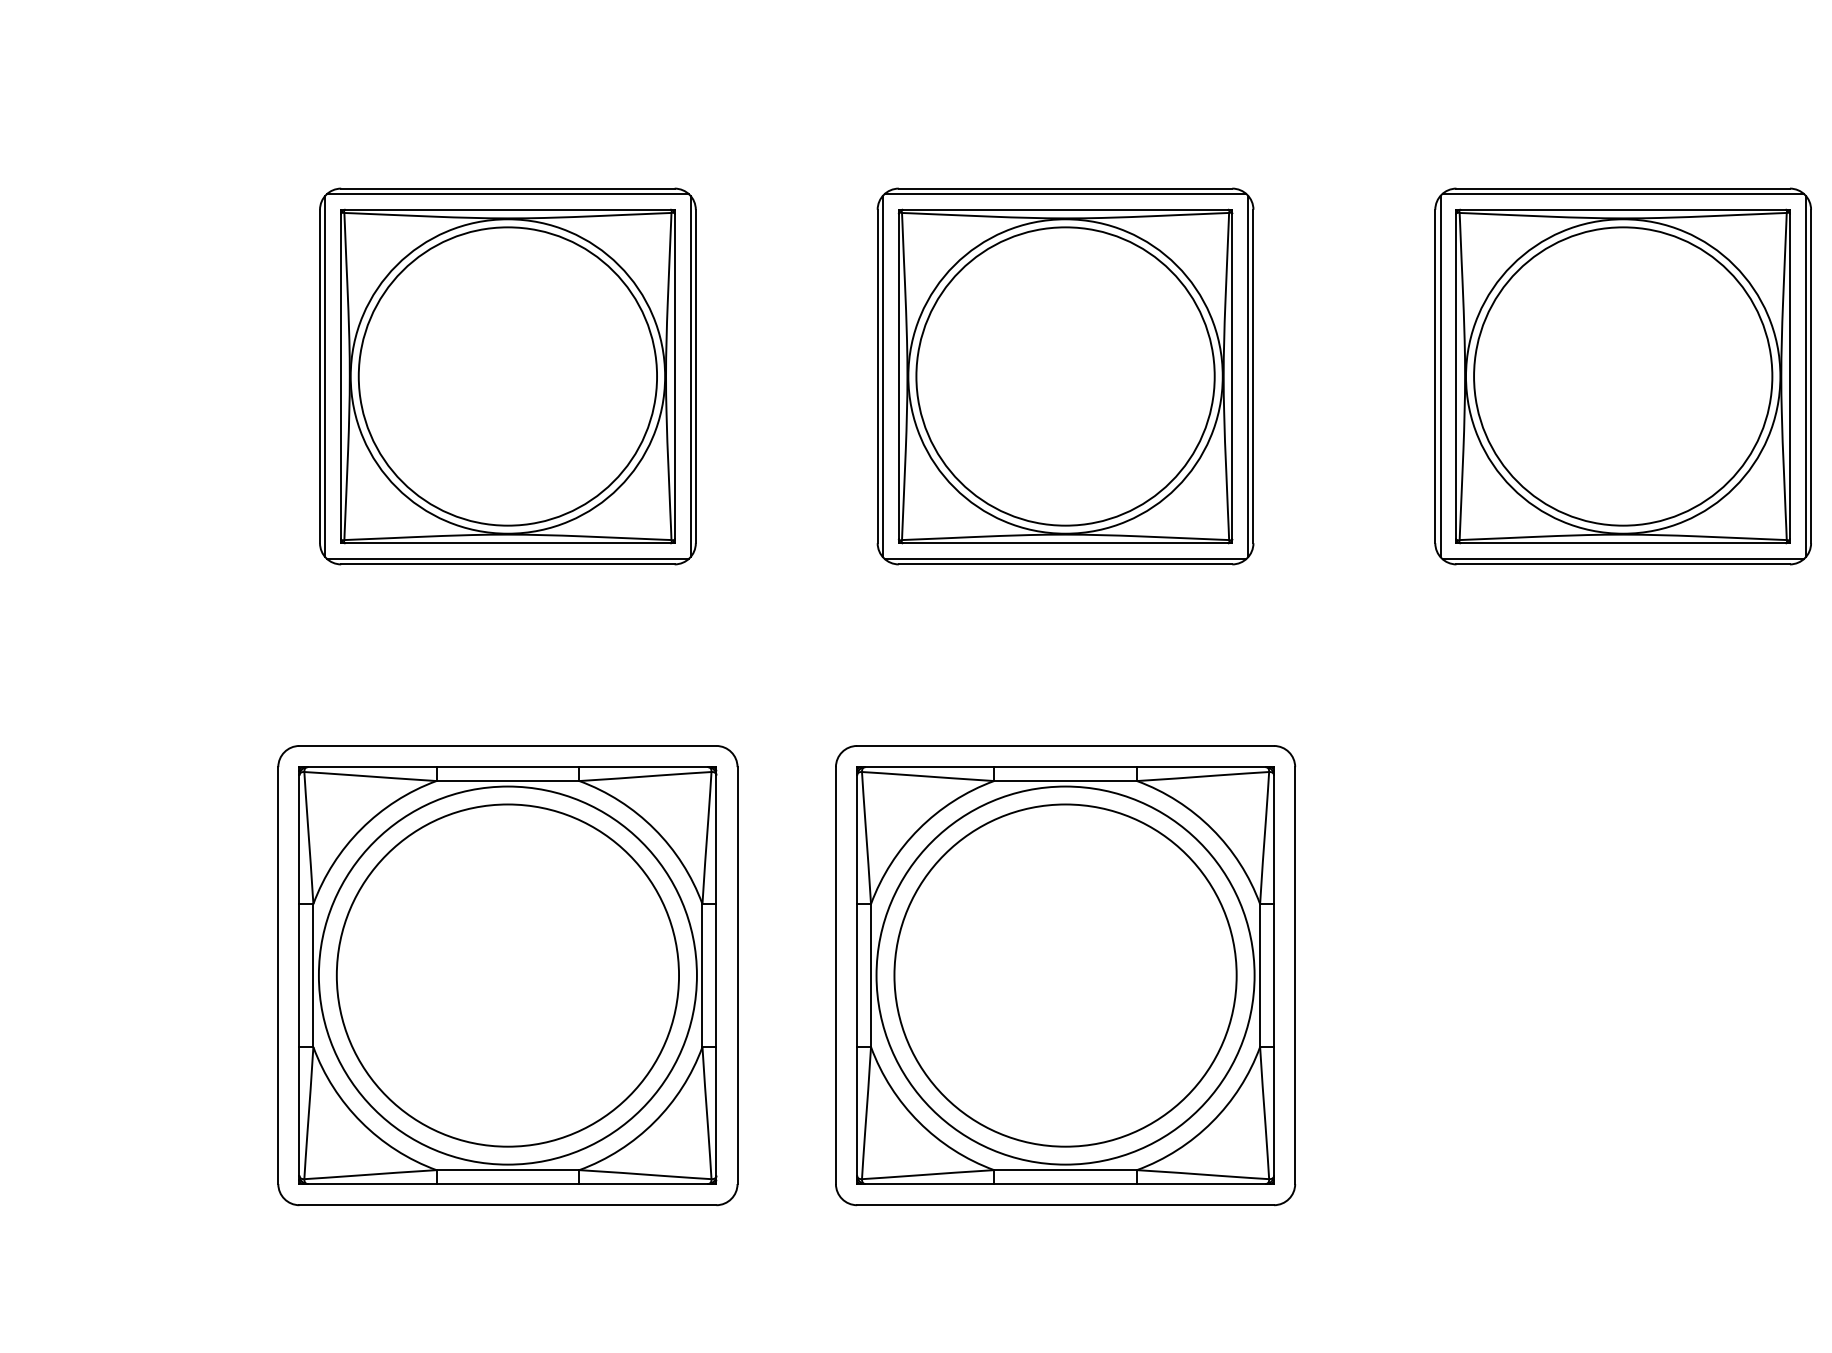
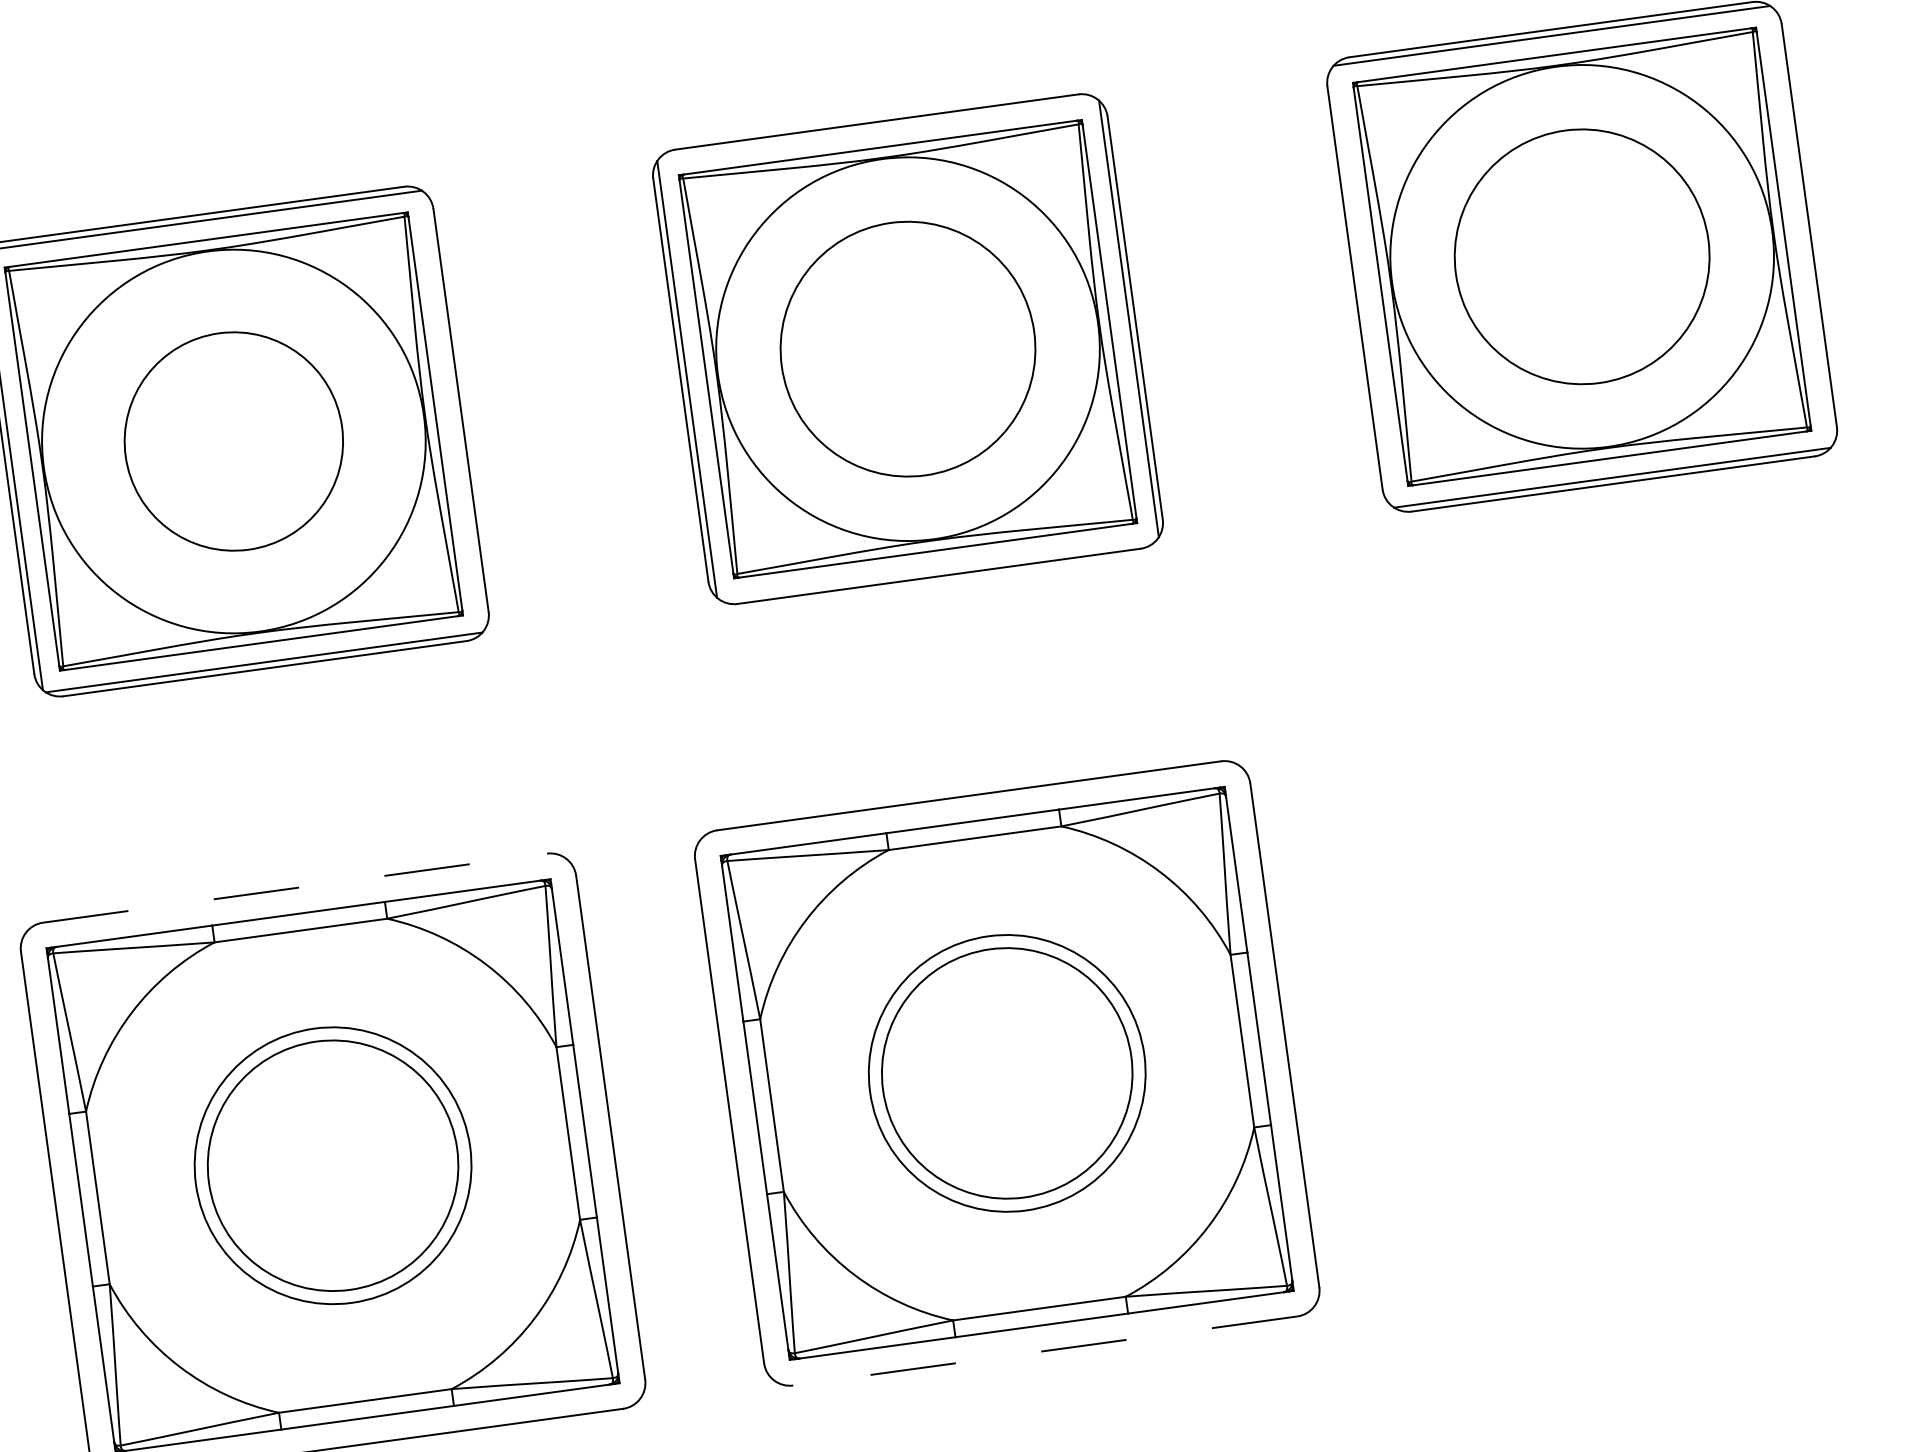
line: (1065, 193) -> (877, 127), removed
circle: (507, 376) -> (233, 441), size x0.6
line: (690, 376) -> (454, 411), removed
circle: (1065, 376) -> (907, 349), size x0.7
line: (1440, 376) -> (1361, 287), removed
circle: (1623, 376) -> (1582, 256), size x0.7
line: (1805, 376) -> (1802, 226), removed
line: (1065, 559) -> (938, 570), removed
line: (508, 745) -> (295, 887), solid -> dashed
circle: (507, 975) -> (332, 1165), size x0.6
circle: (507, 975) -> (332, 1165), size x0.6
circle: (1065, 975) -> (1007, 1073), size x0.6
circle: (1065, 975) -> (1007, 1073), size x0.6
line: (1065, 1205) -> (1045, 1351), solid -> dashed

